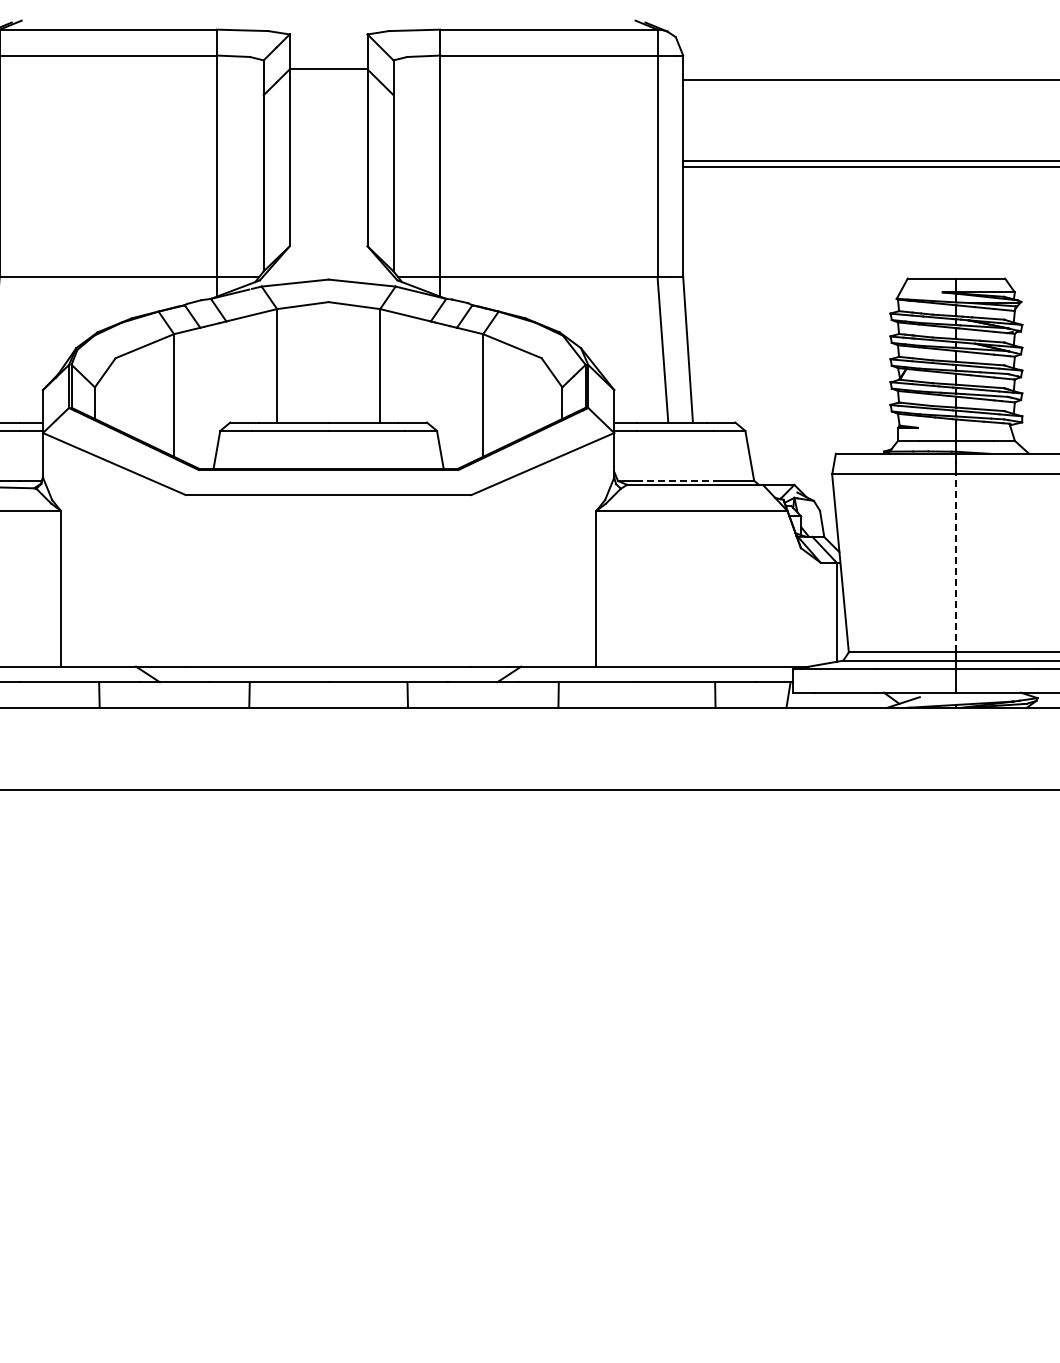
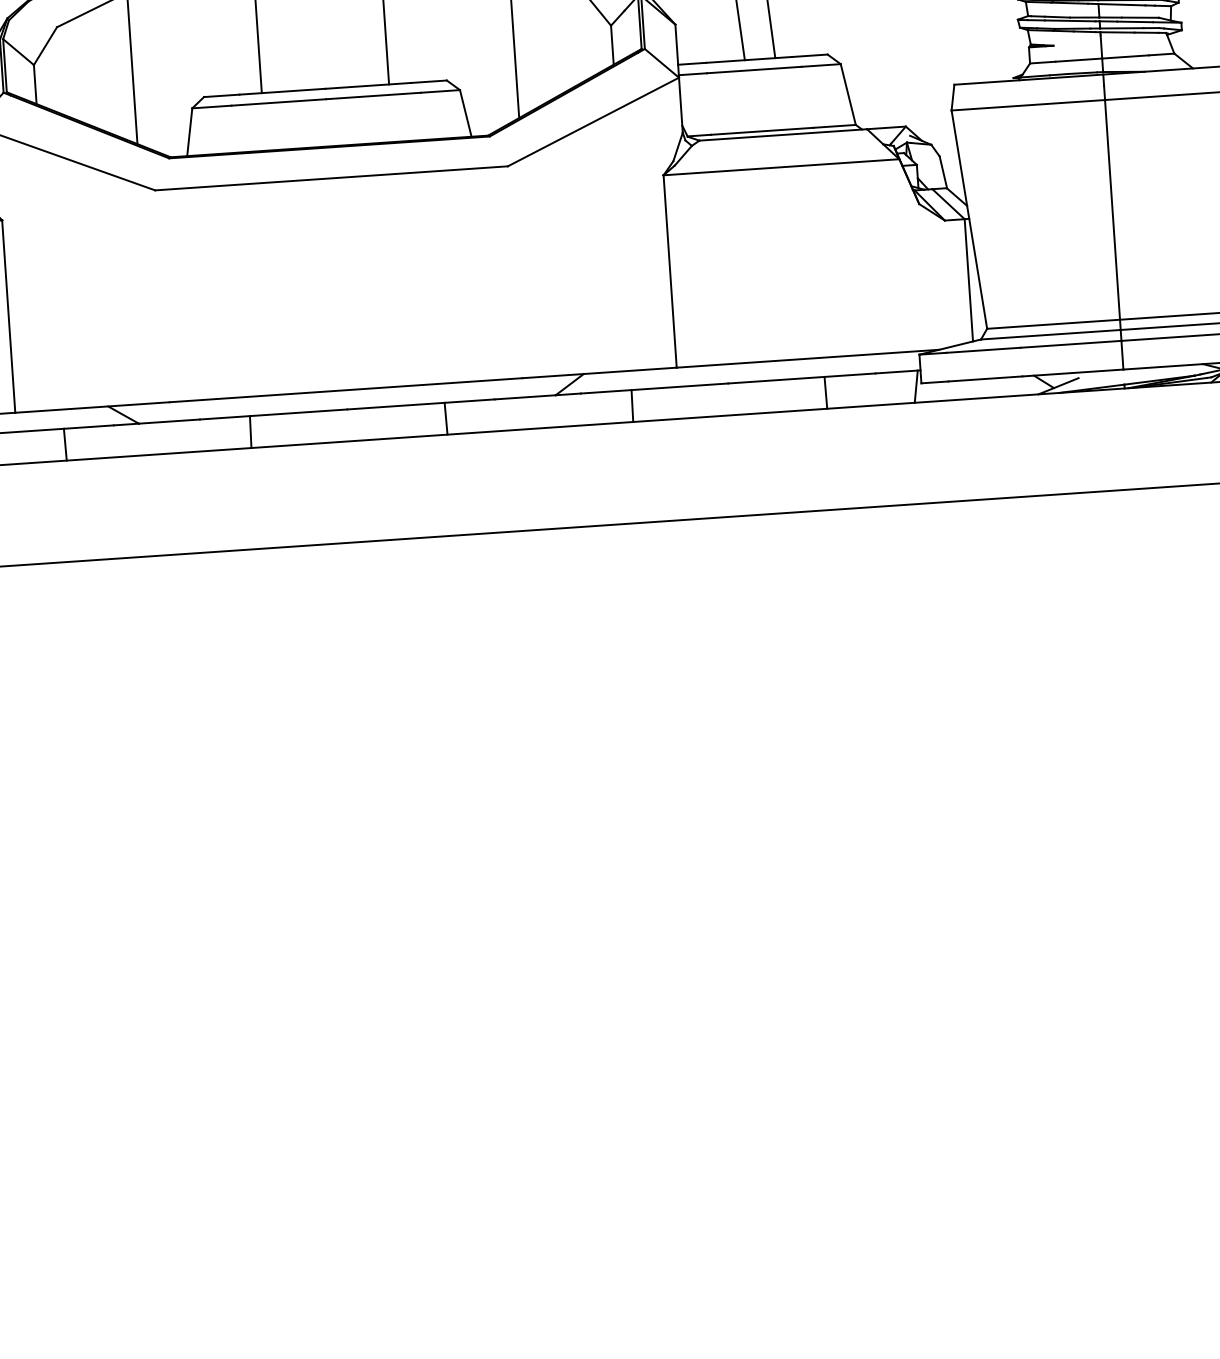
line: (677, 480) -> (761, 131), dashed -> solid
line: (956, 563) -> (1112, 210), dashed -> solid

